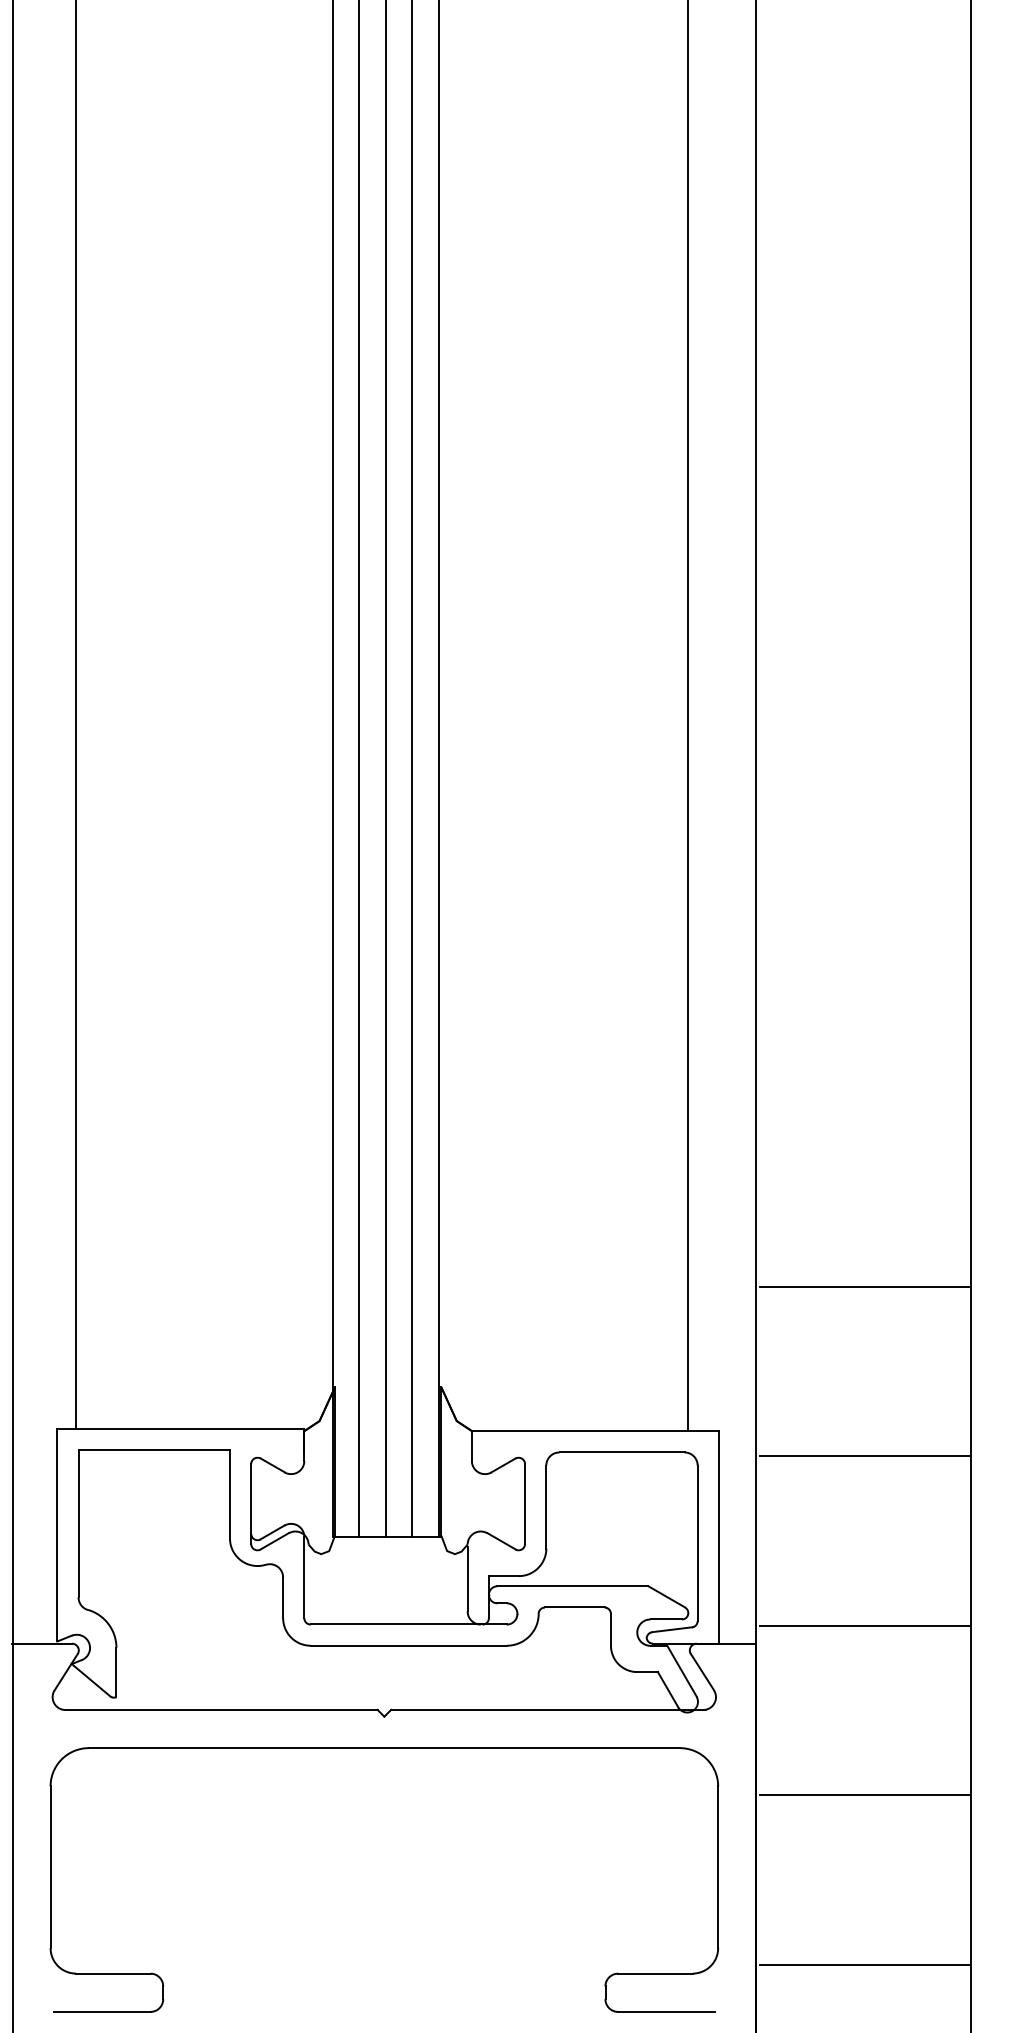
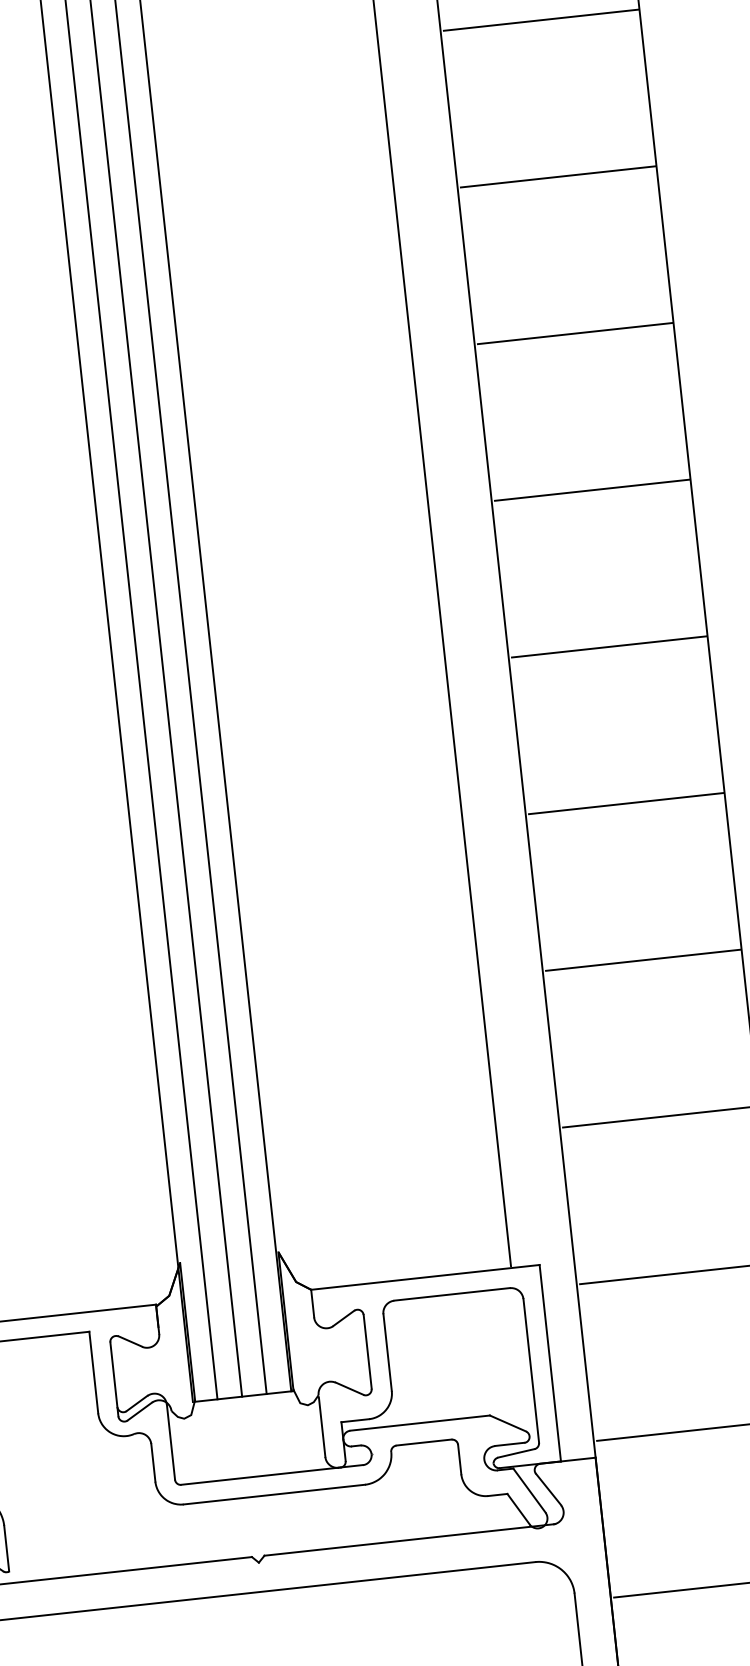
line: (864, 100) -> (540, 19), added
line: (864, 270) -> (557, 177), added
line: (864, 439) -> (574, 333), added
line: (864, 609) -> (591, 490), added
line: (864, 778) -> (608, 646), added
line: (864, 948) -> (625, 804), added
line: (864, 1117) -> (642, 960), added

